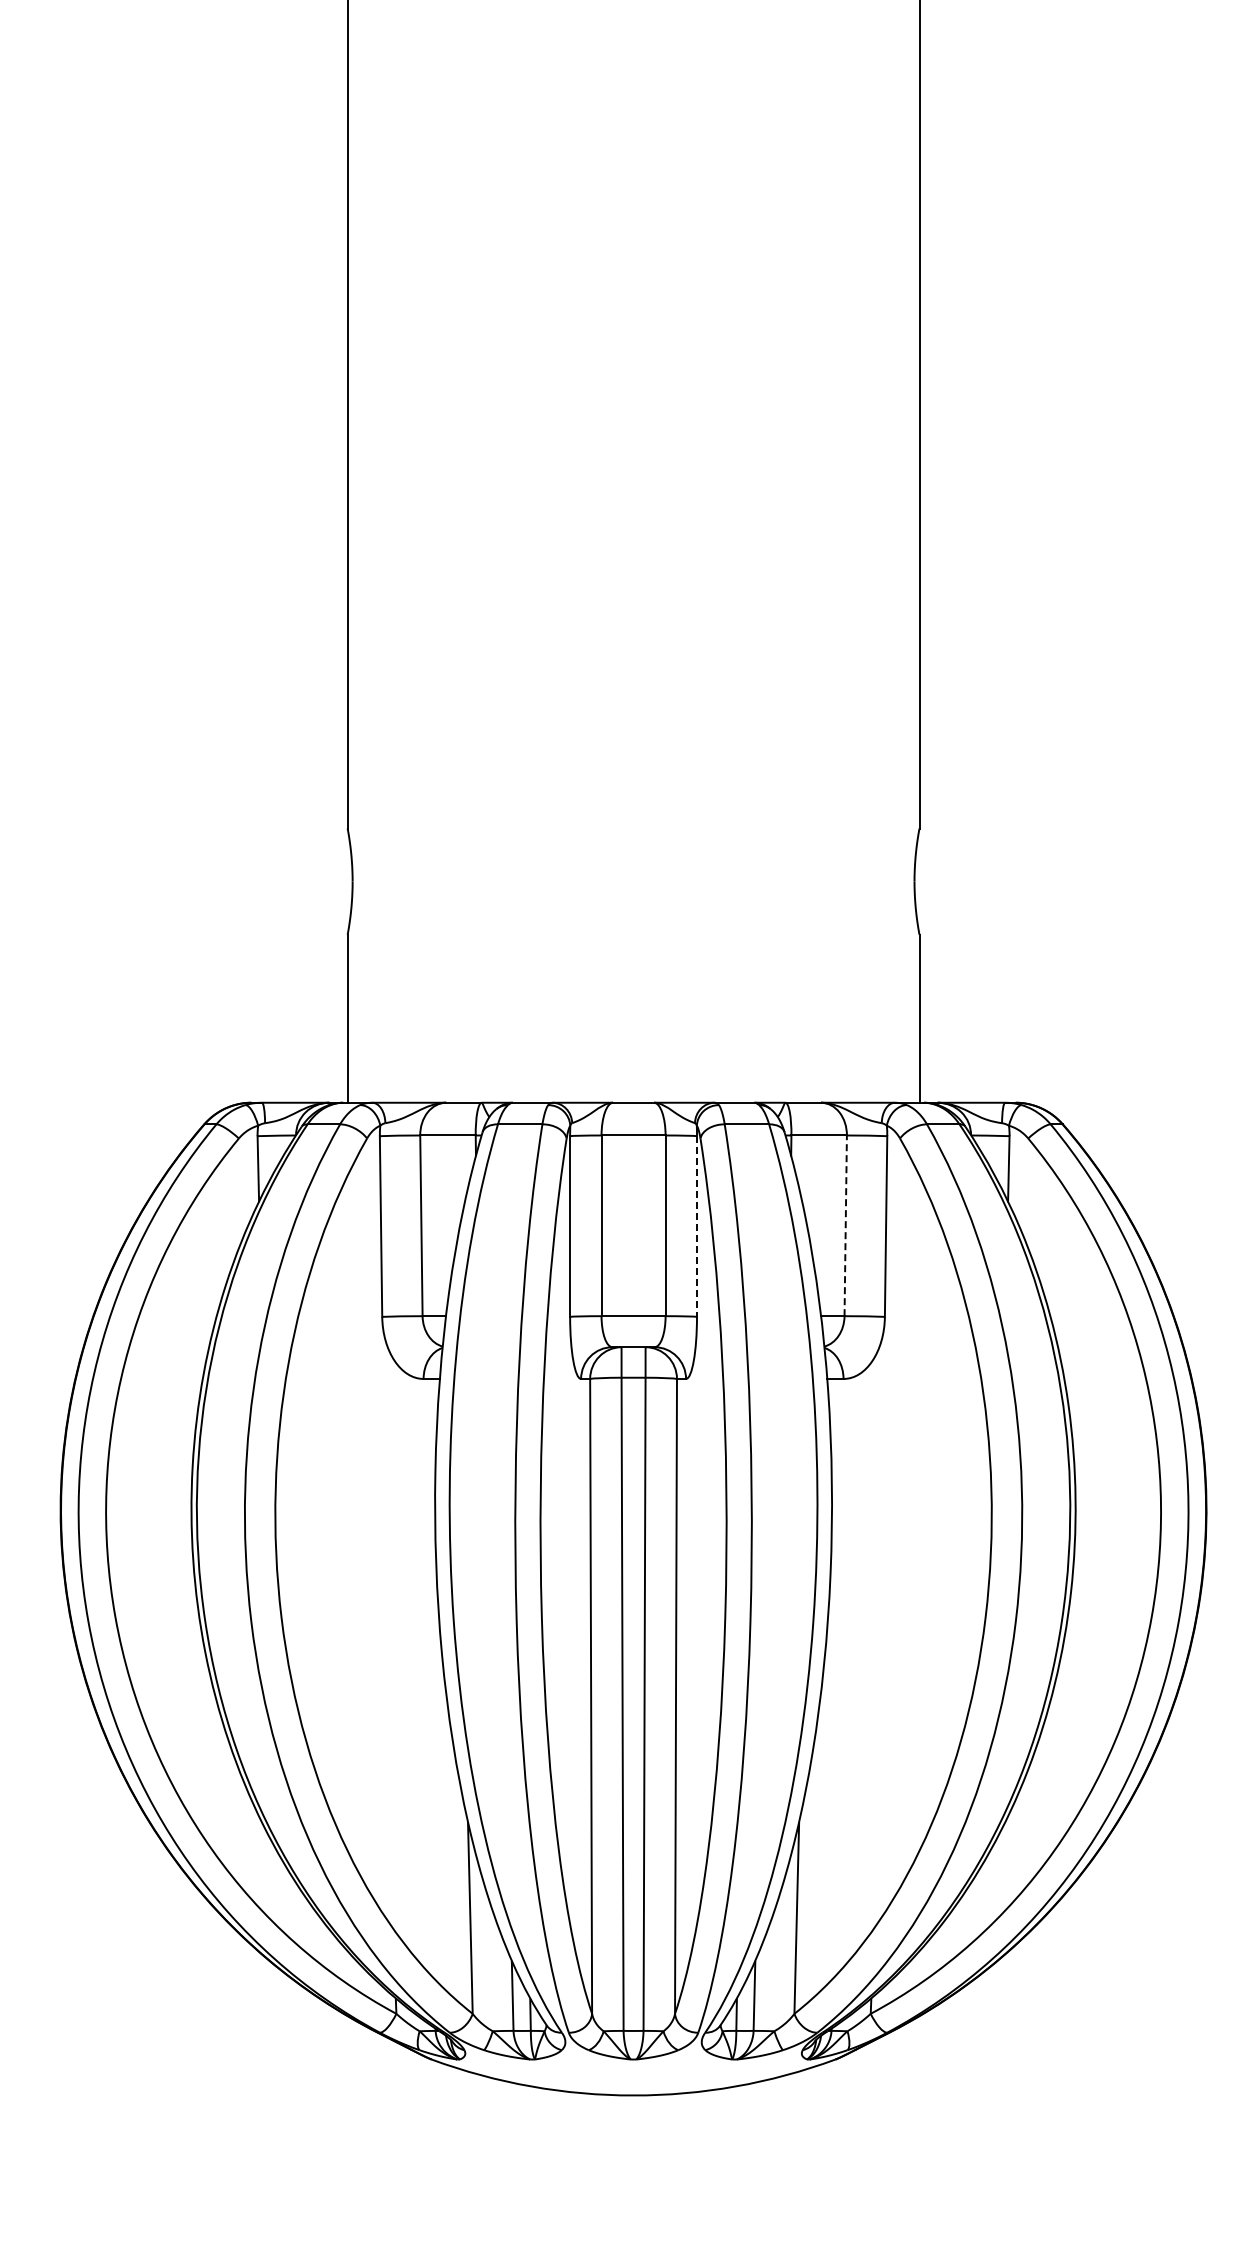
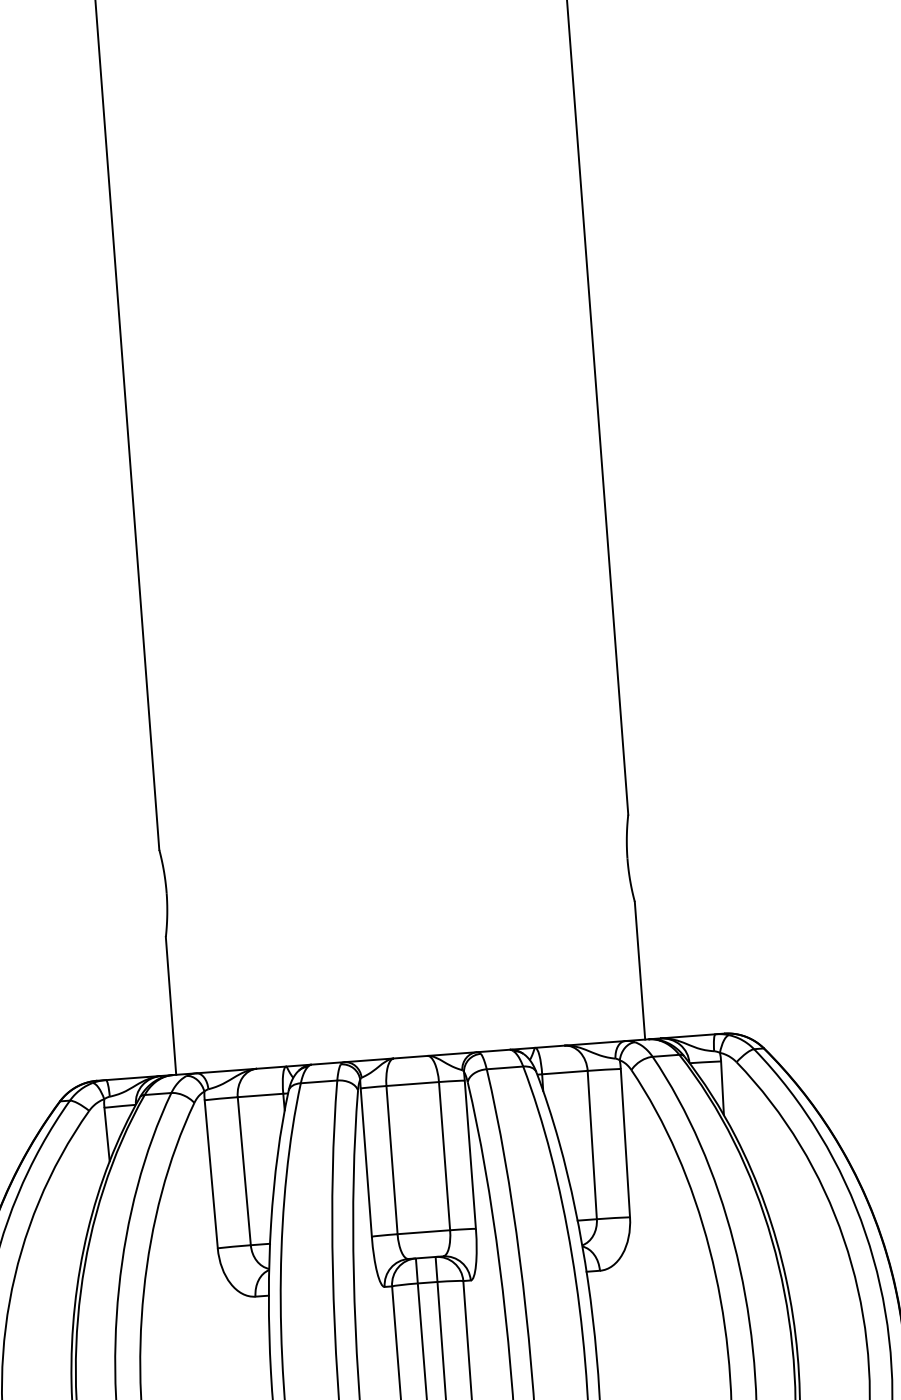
line: (845, 1225) -> (592, 1144), dashed -> solid
line: (697, 1227) -> (470, 1155), dashed -> solid

